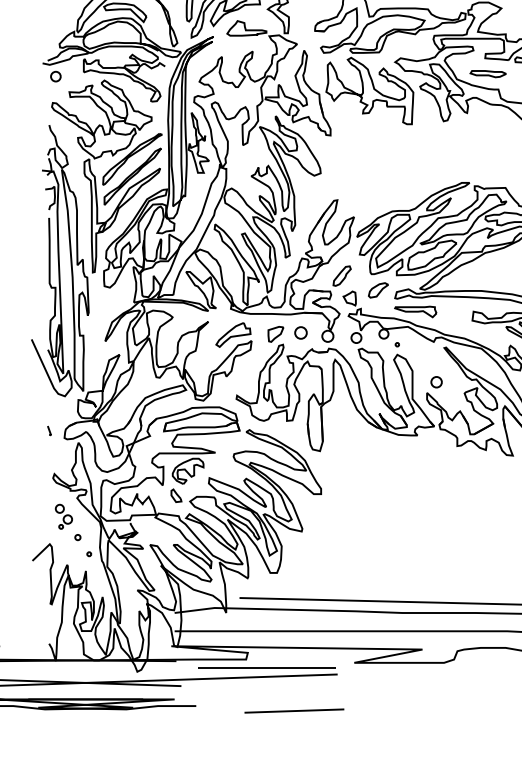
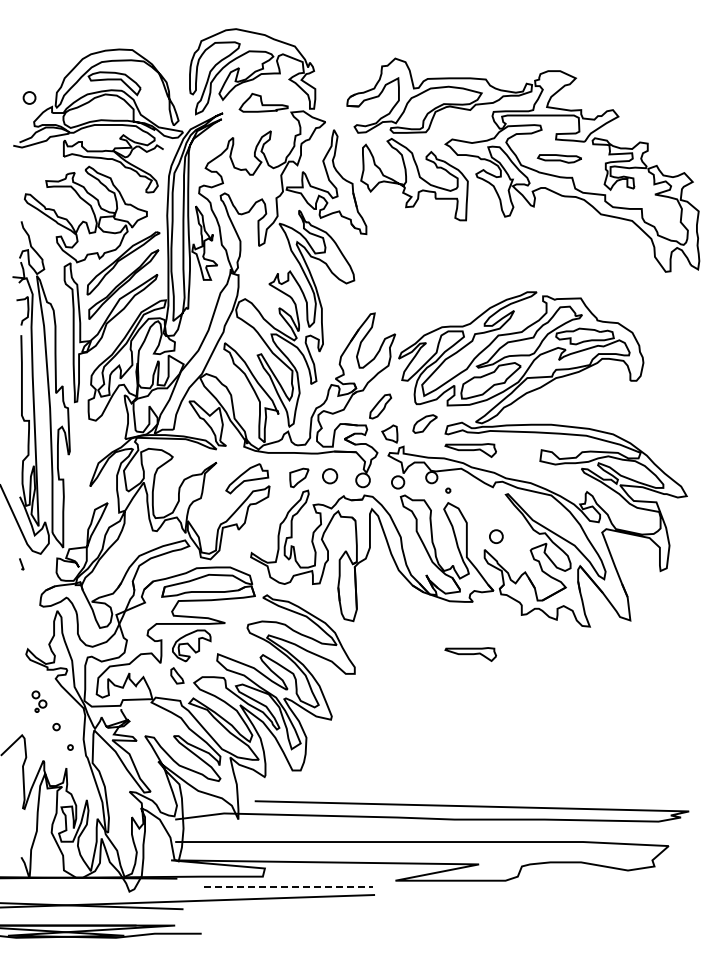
circle: (55, 76) -> (29, 97), moved
line: (49, 431) -> (21, 564), moved
part: (415, 478) -> (470, 654), added
part: (63, 516) -> (39, 701), size x0.7
line: (267, 667) -> (288, 886), solid -> dashed
line: (293, 710) -> (321, 939), removed

